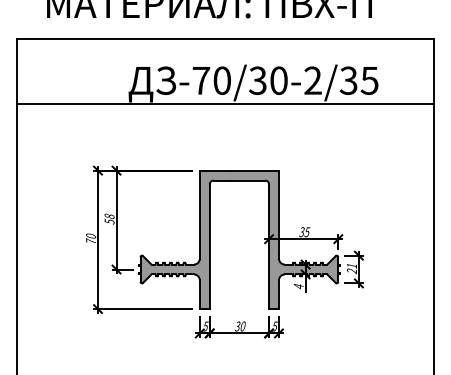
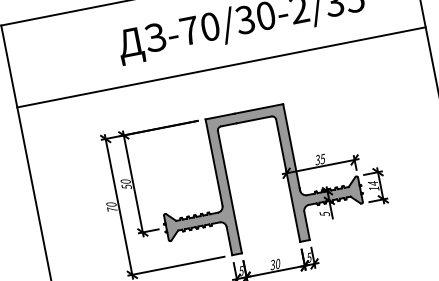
line: (225, 103) -> (221, 67), moved
text: (109, 216) -> (125, 181), 58 -> 50
text: (351, 268) -> (373, 186), 21 -> 14
text: (298, 286) -> (324, 214), 4 -> 5

